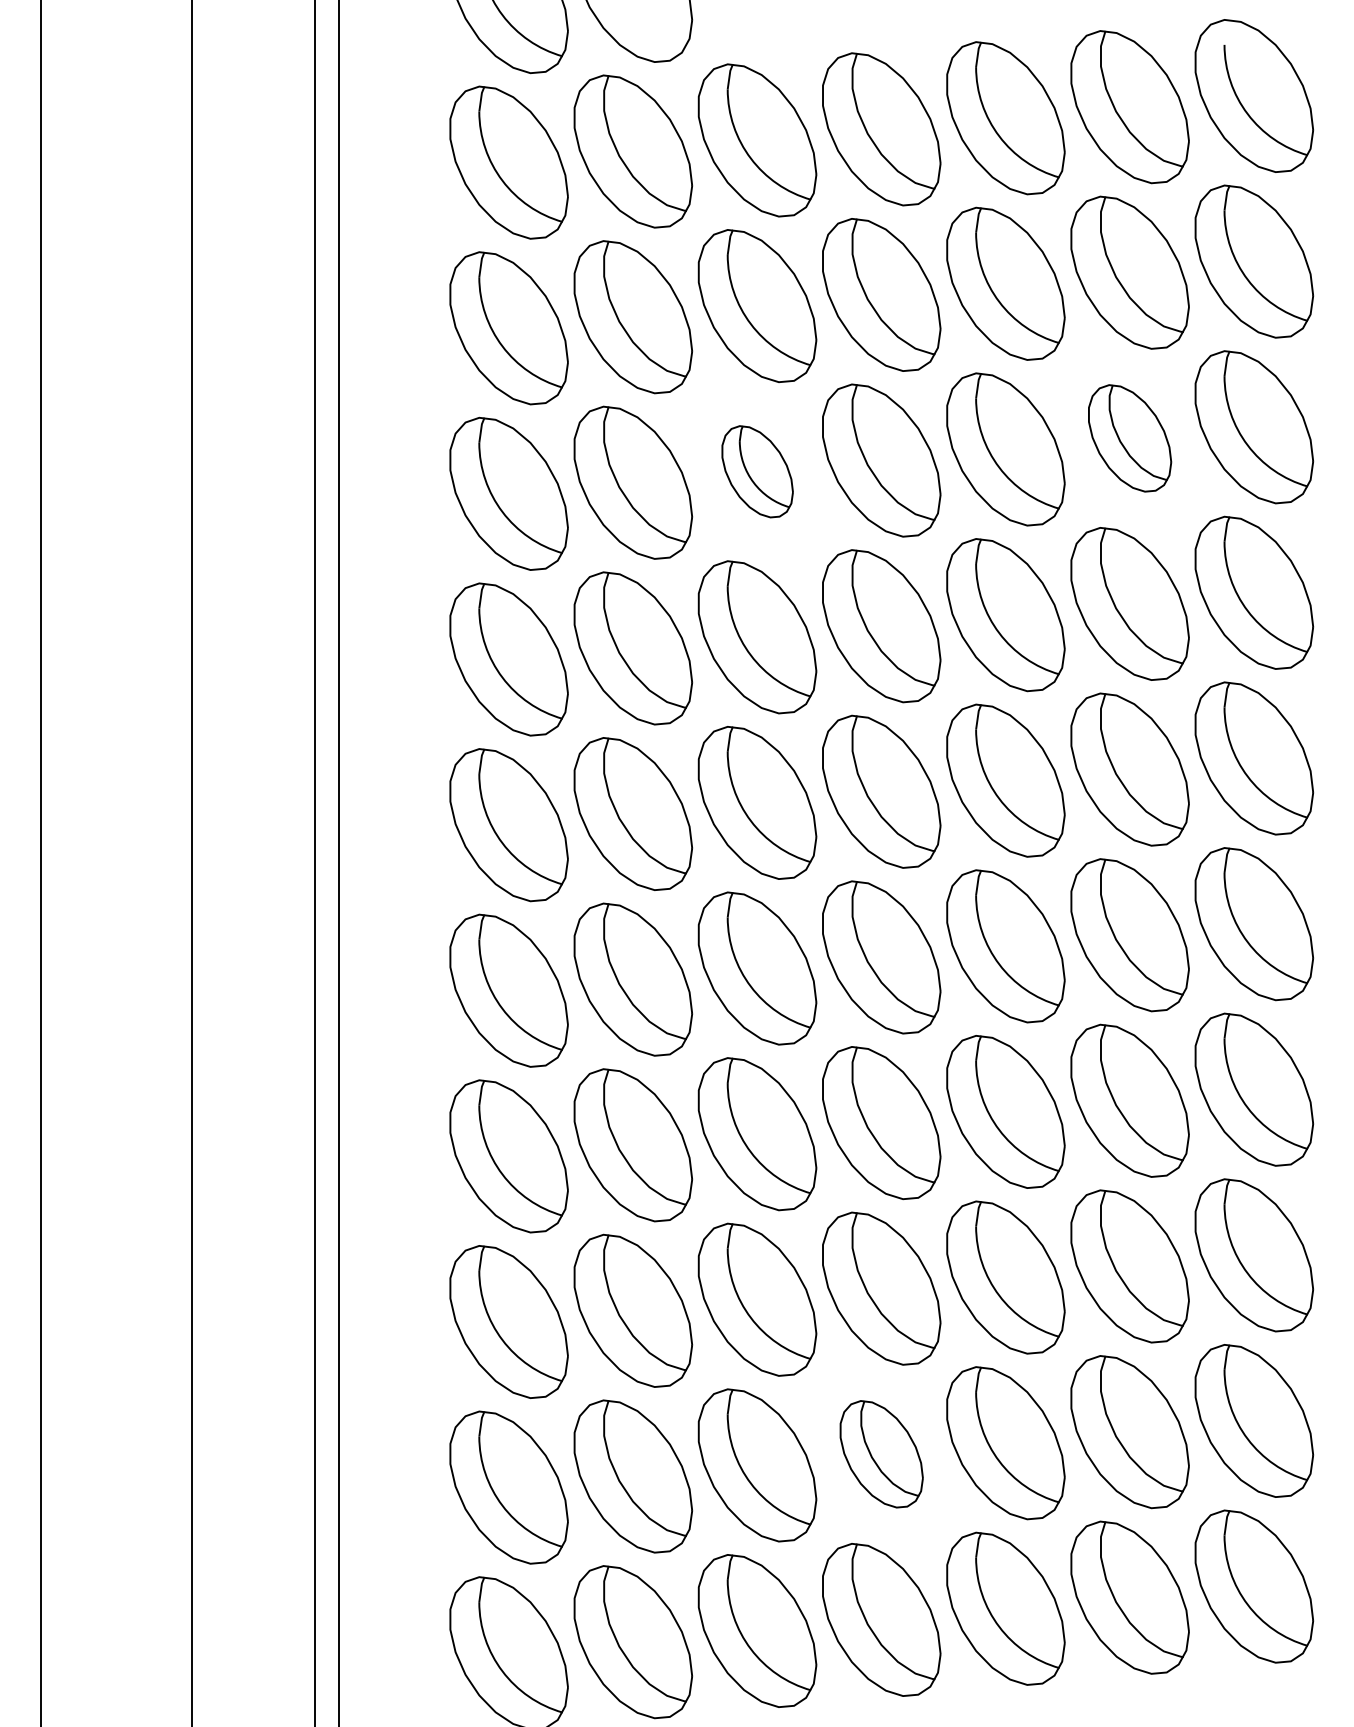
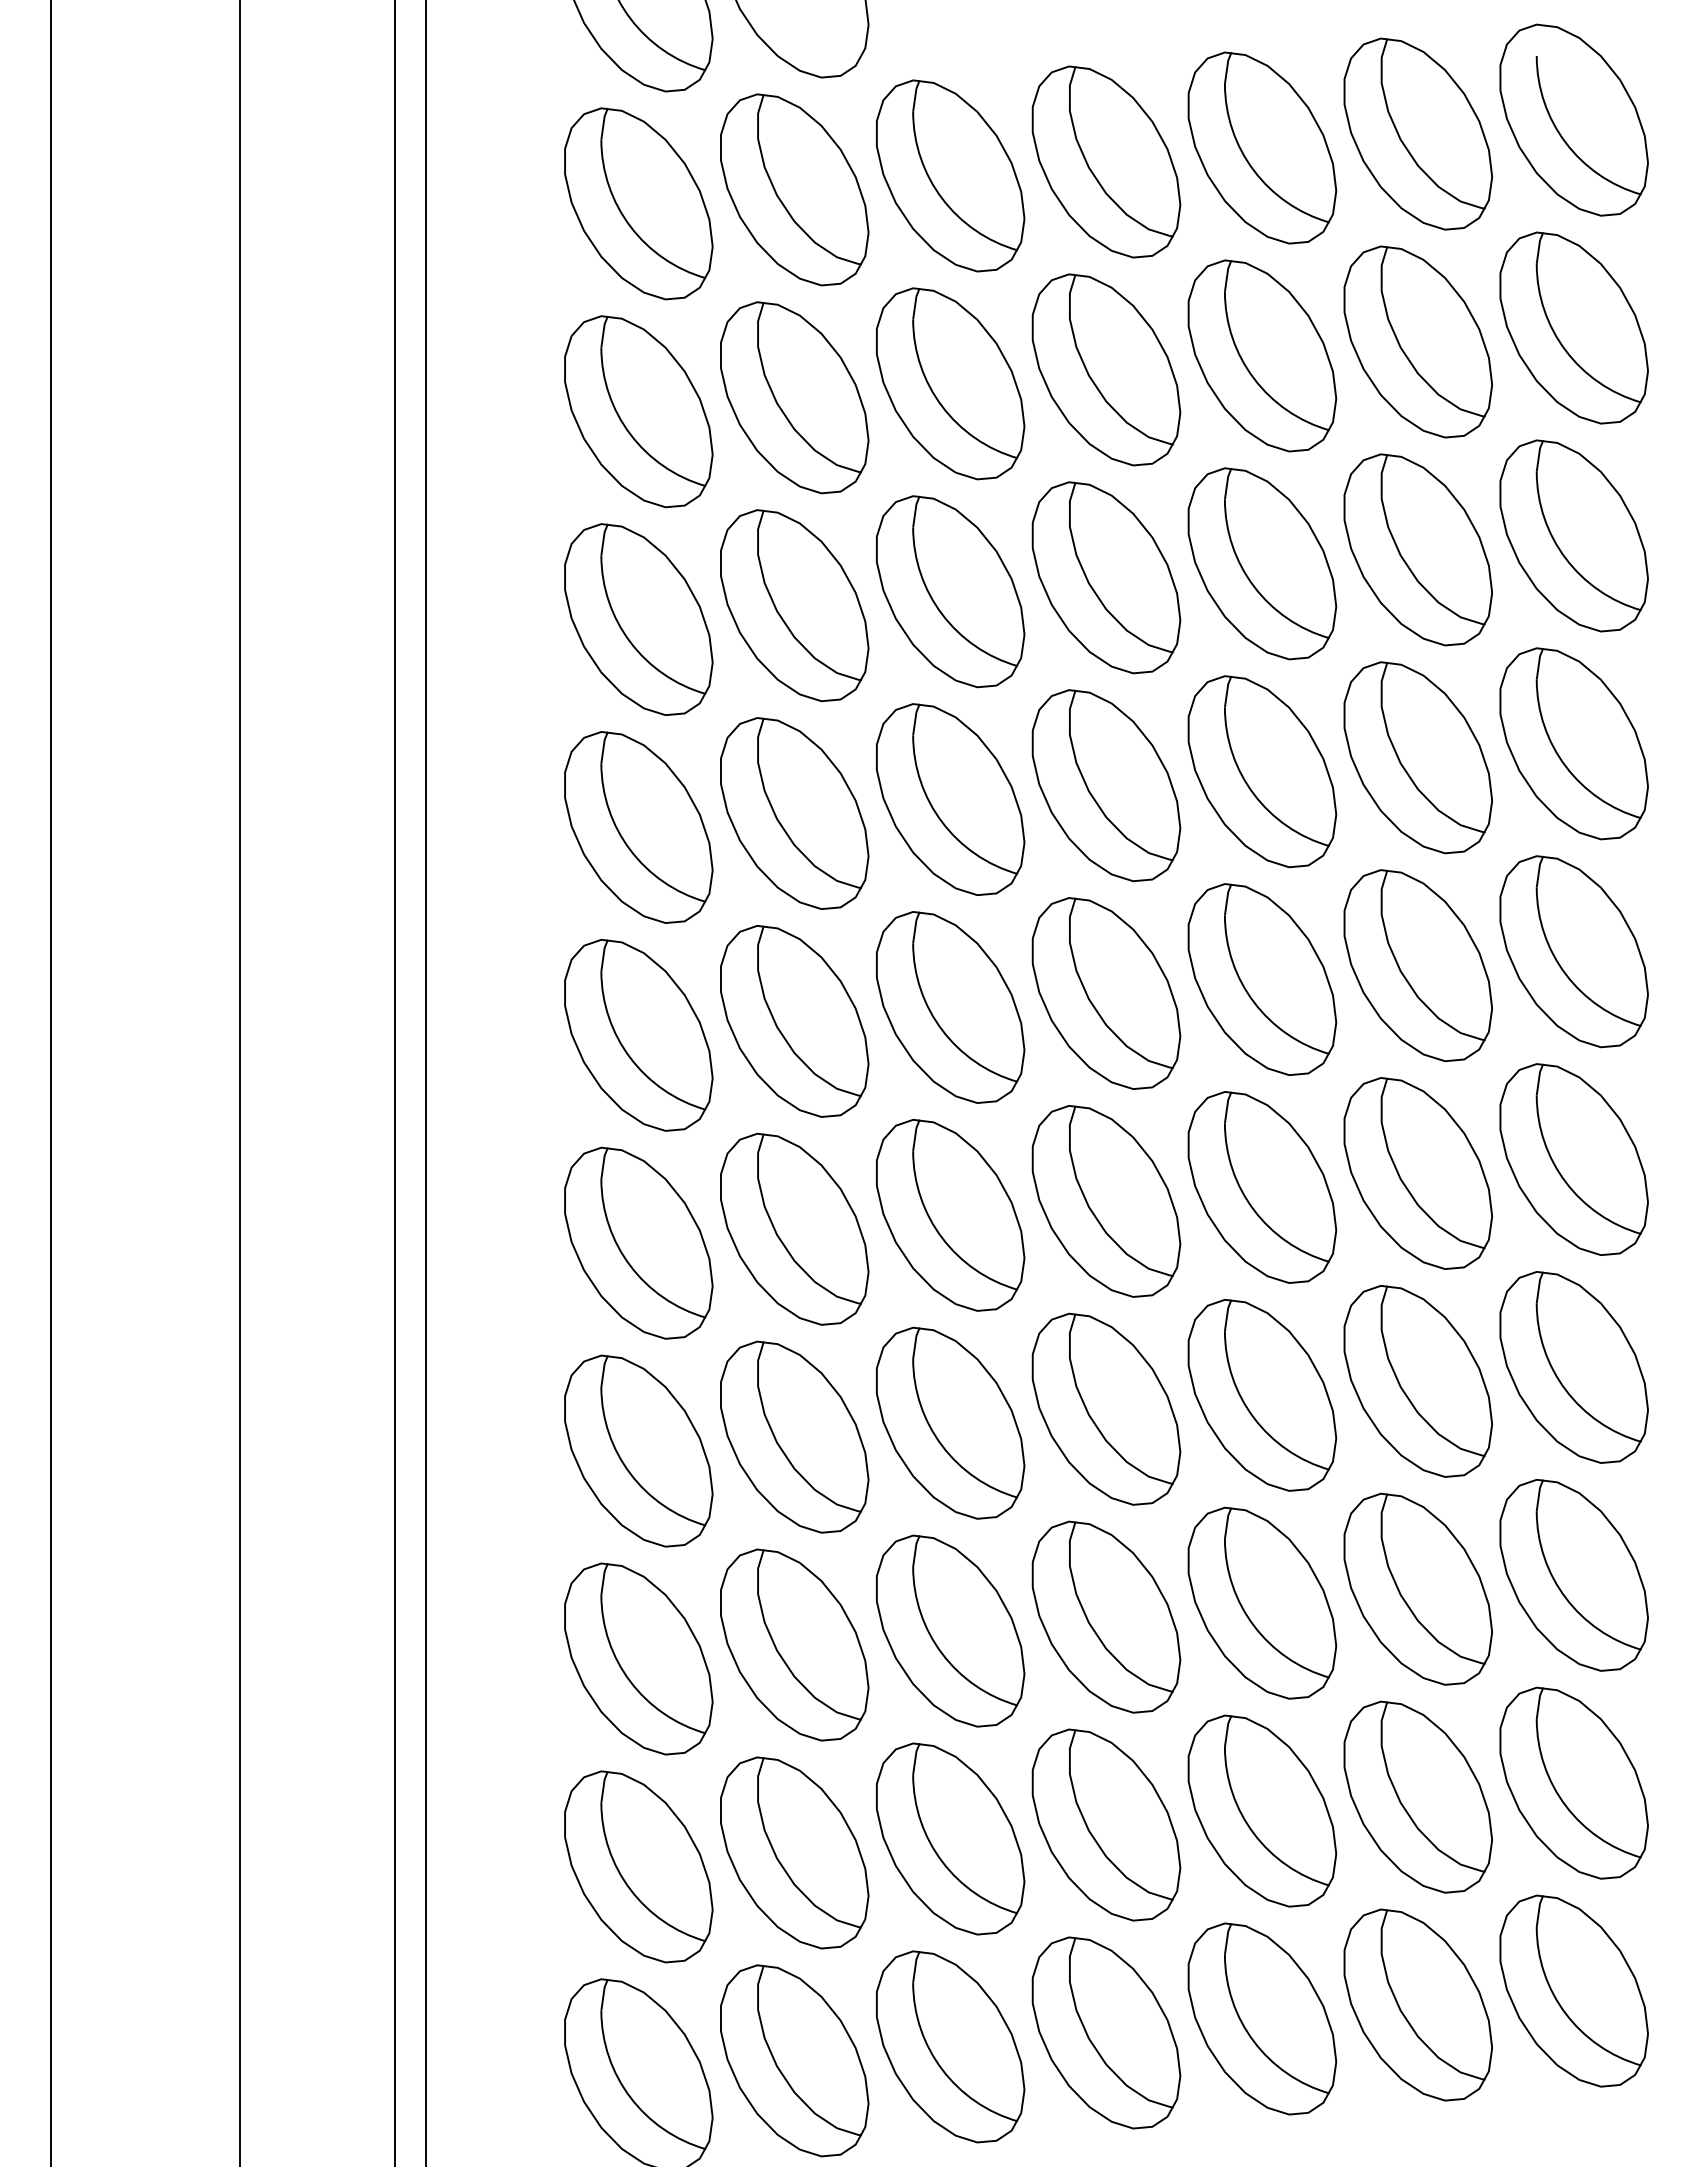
part: (1129, 438) -> (1417, 549), size x1.43
part: (757, 471) -> (950, 591), size x1.67
part: (881, 1453) -> (1106, 1824), size x1.43

